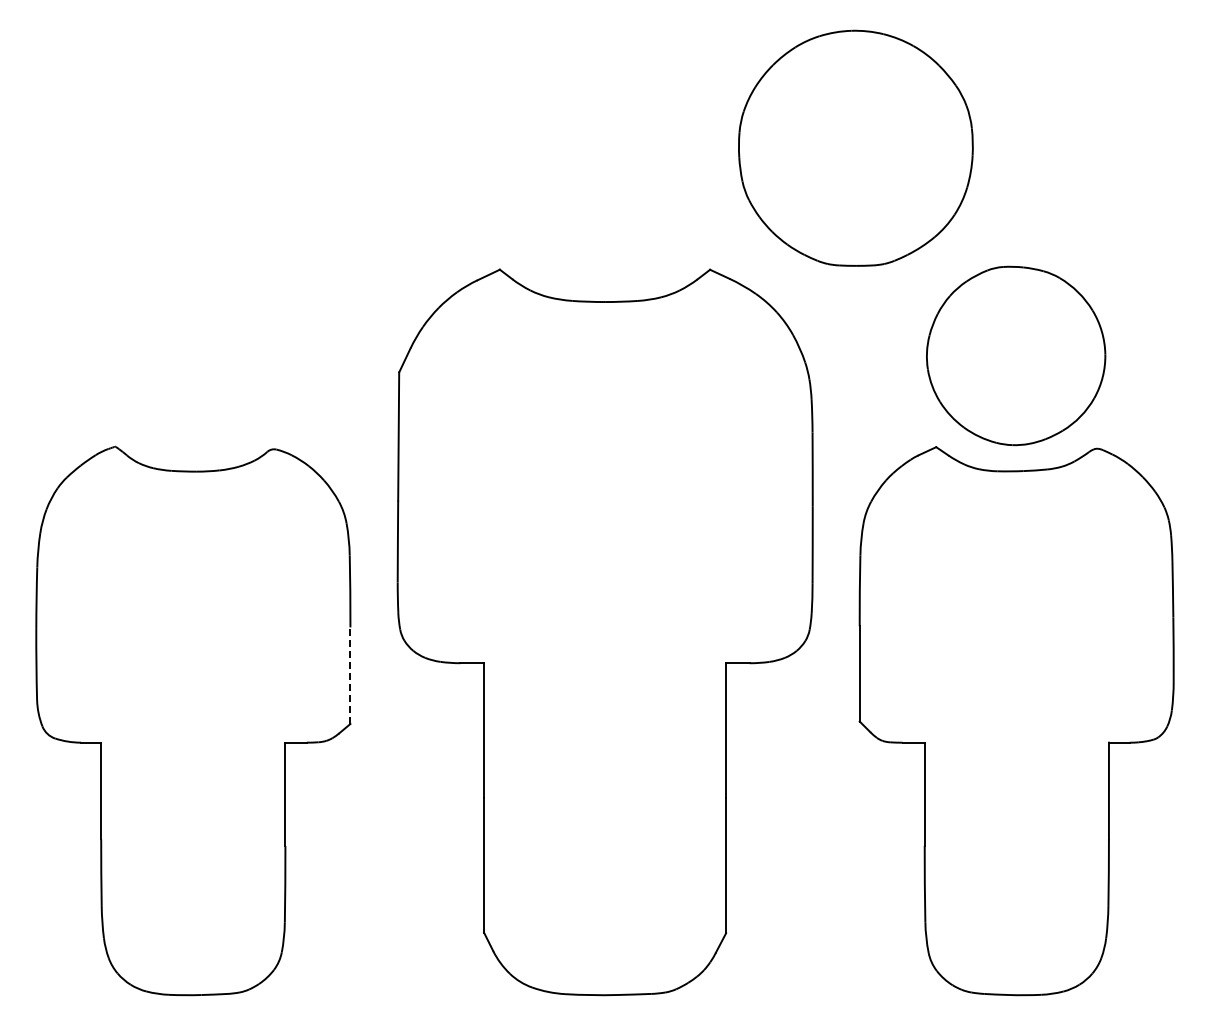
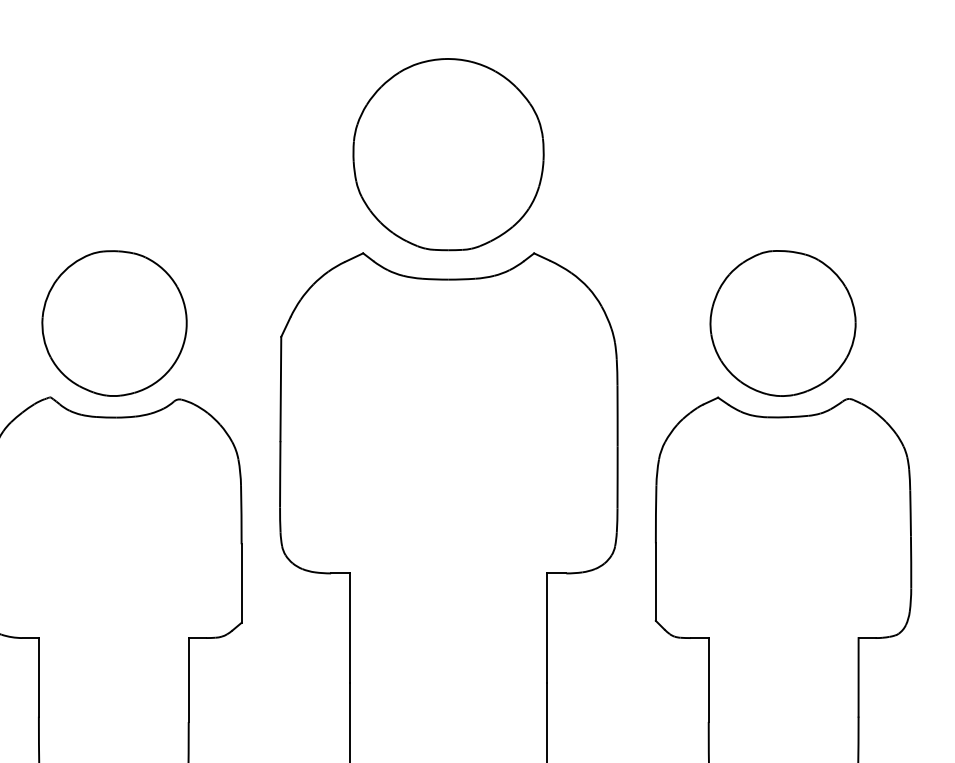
part: (855, 147) -> (448, 153), moved
part: (193, 355) -> (113, 323), added
line: (350, 675) -> (241, 583), dashed -> solid

